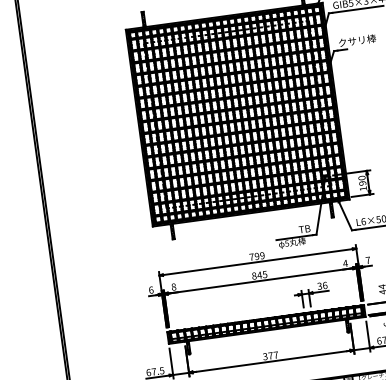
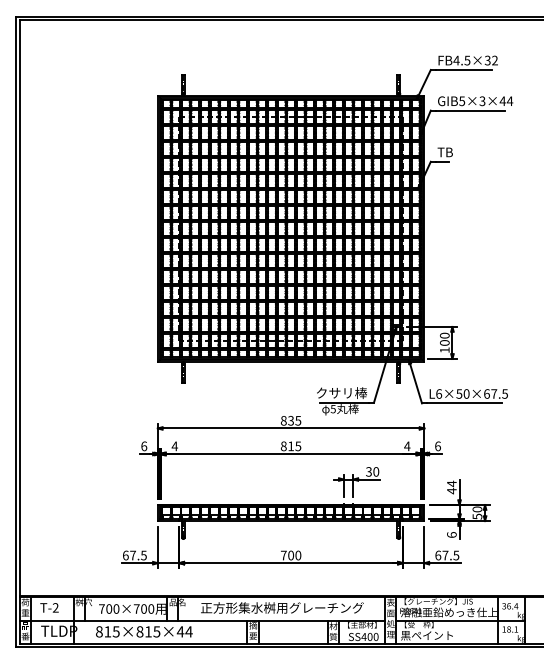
text: (356, 41) -> (462, 152), クサリ棒 -> TB
text: (362, 183) -> (444, 342), 190 -> 100
text: (292, 230) -> (342, 392), TB -> クサリ棒
text: (256, 256) -> (290, 420), 799 -> 835
text: (367, 260) -> (437, 446), 7 -> 6
text: (259, 275) -> (290, 446), 845 -> 815
text: (325, 285) -> (376, 471), 36 -> 30
text: (173, 287) -> (174, 446), 8 -> 4
text: (270, 355) -> (290, 555), 377 -> 700

